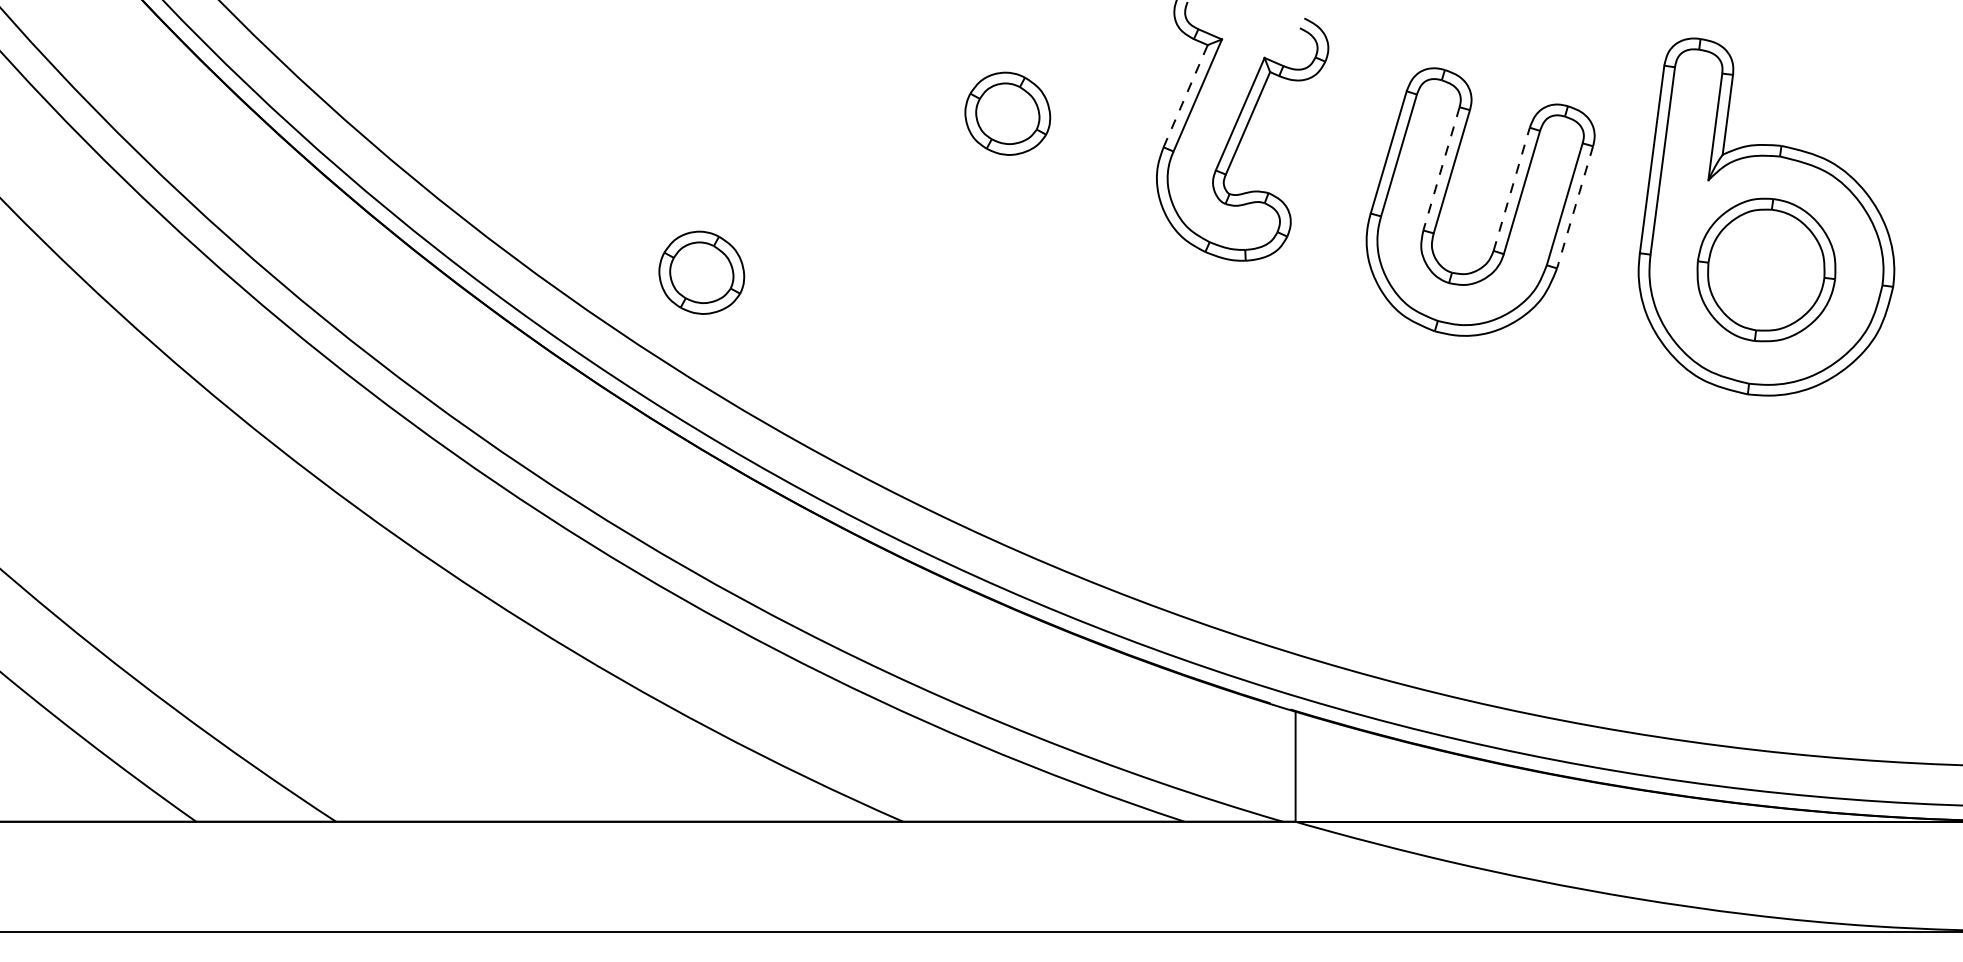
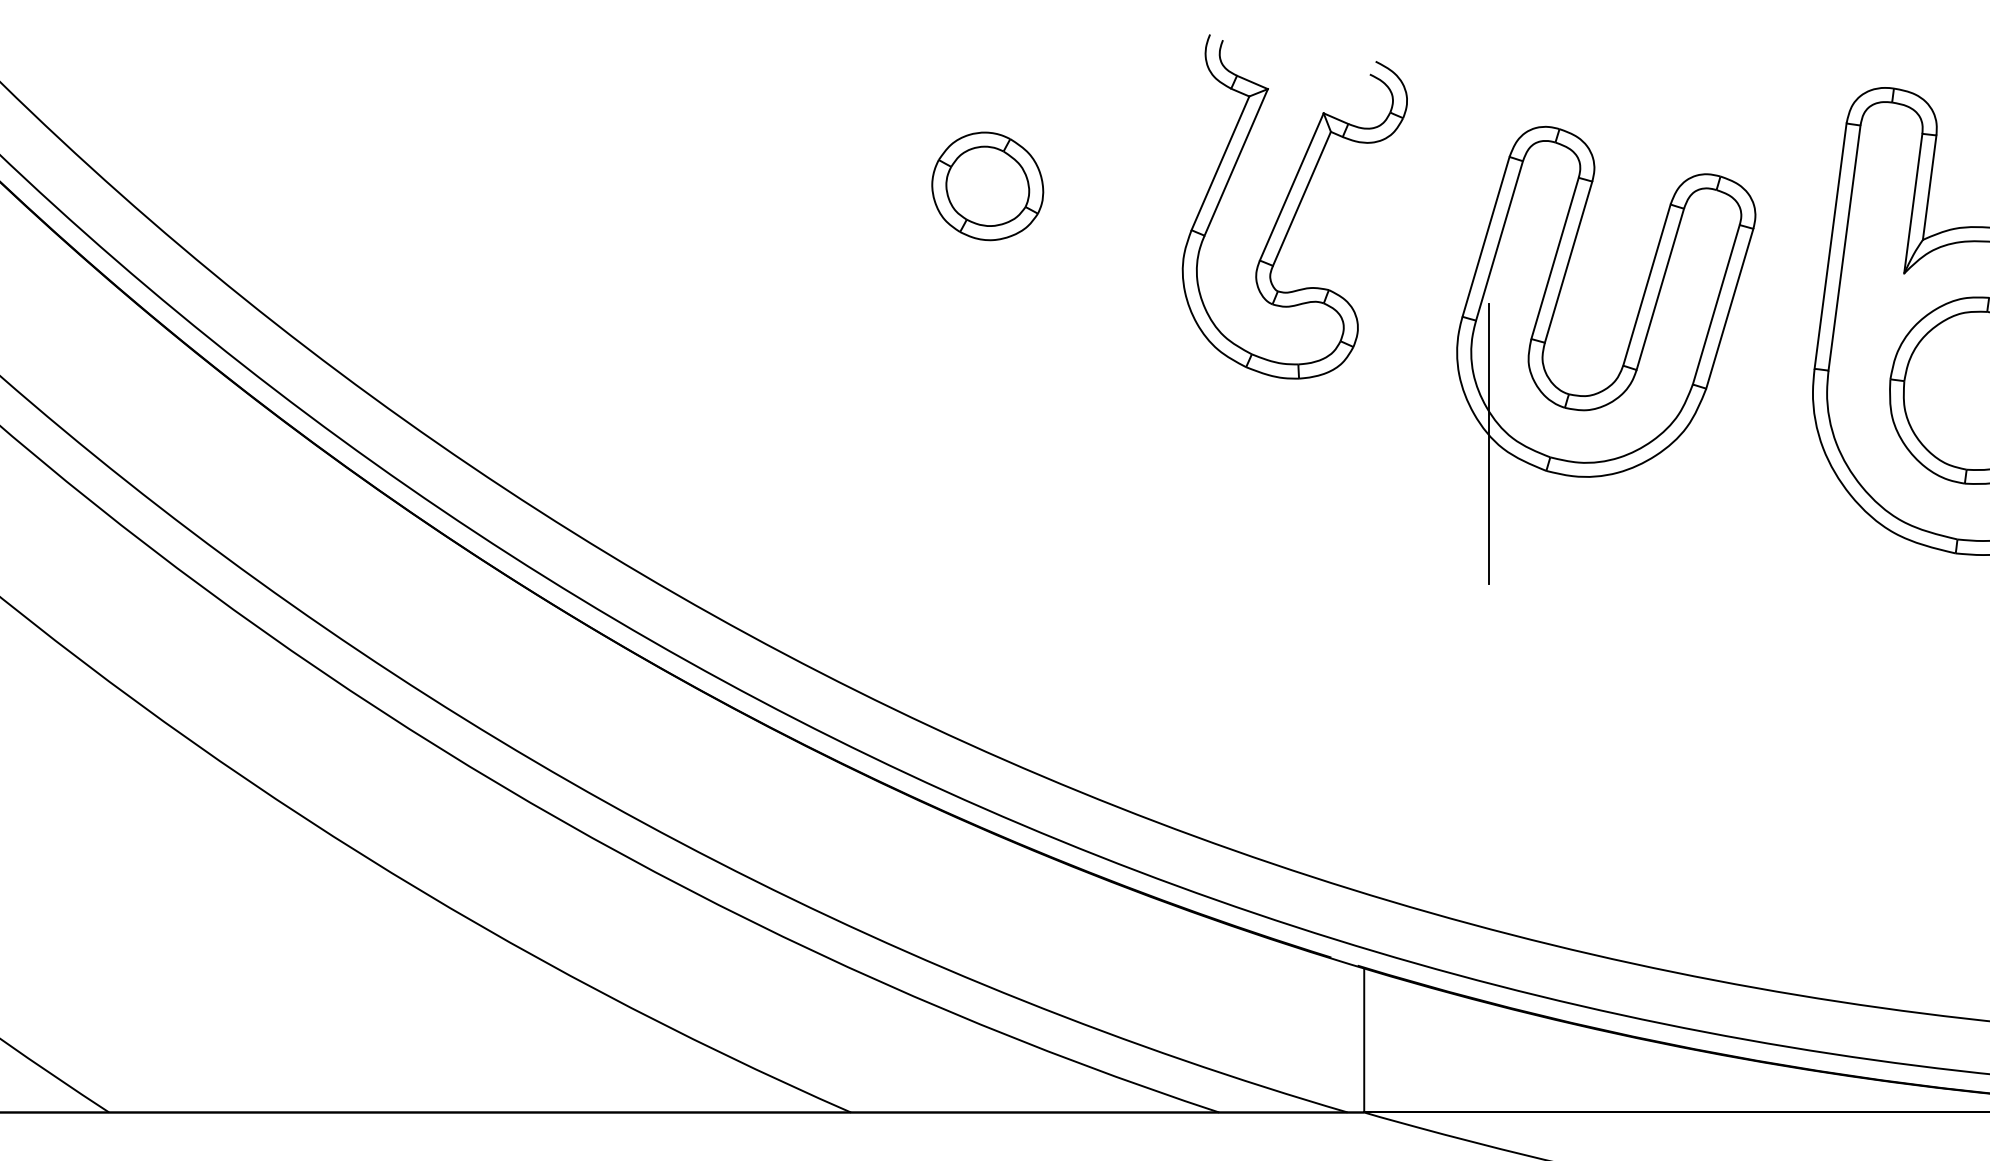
line: (1185, 96) -> (1220, 163), dashed -> solid
line: (1441, 169) -> (1555, 259), dashed -> solid
line: (1511, 188) -> (1646, 284), dashed -> solid
line: (1575, 207) -> (1730, 308), dashed -> solid
part: (701, 272) -> (587, 393), removed
line: (1391, 310) -> (1489, 443), added

